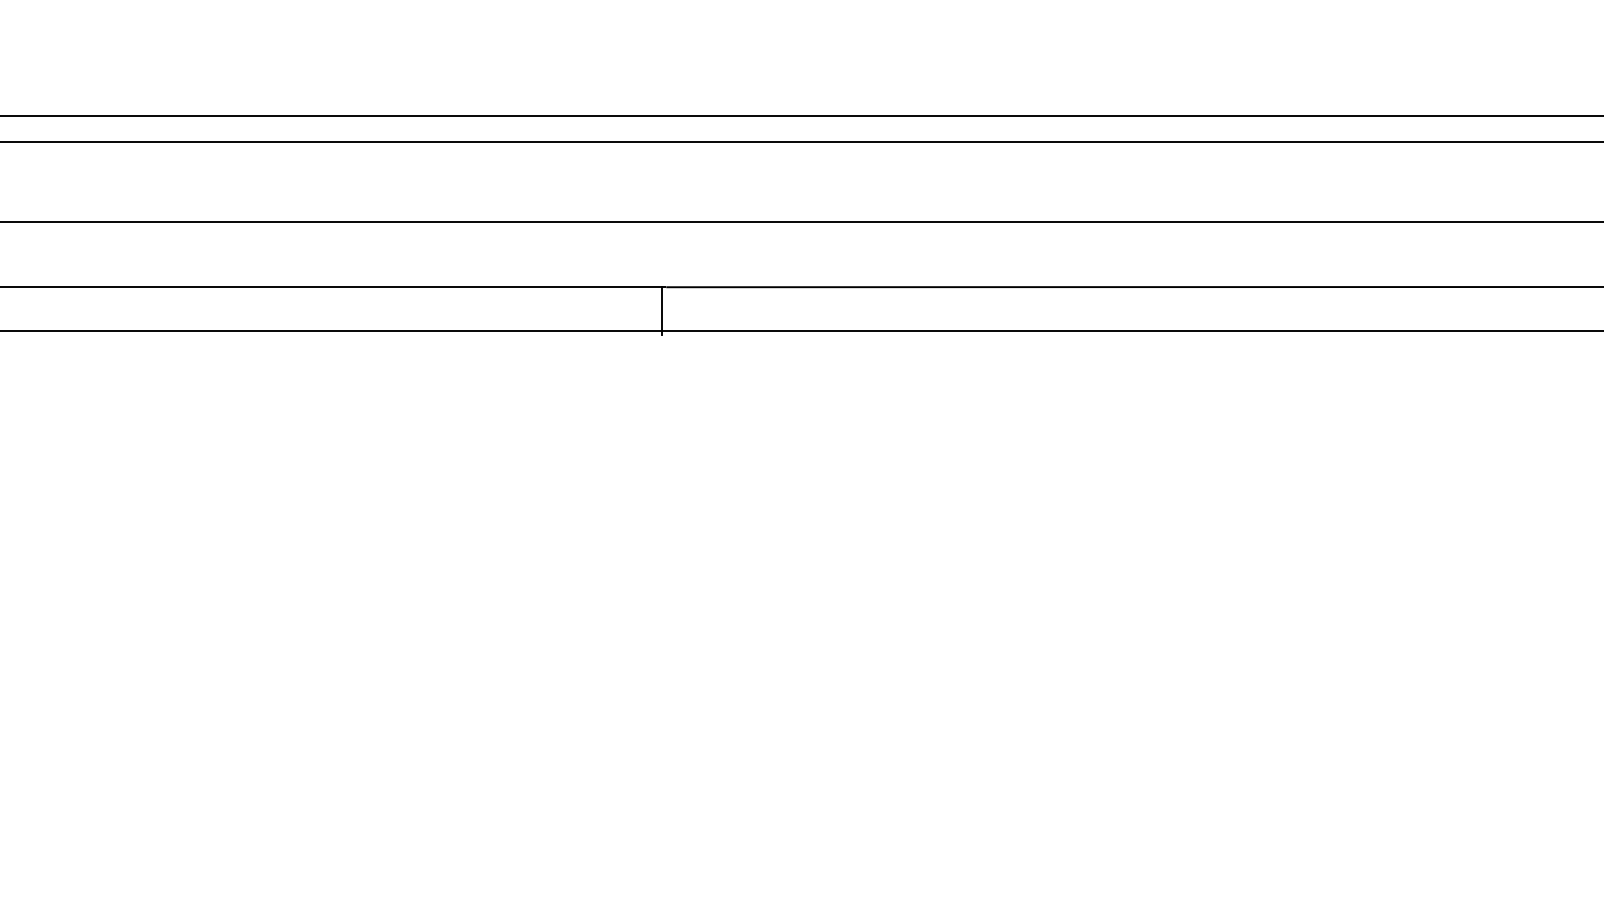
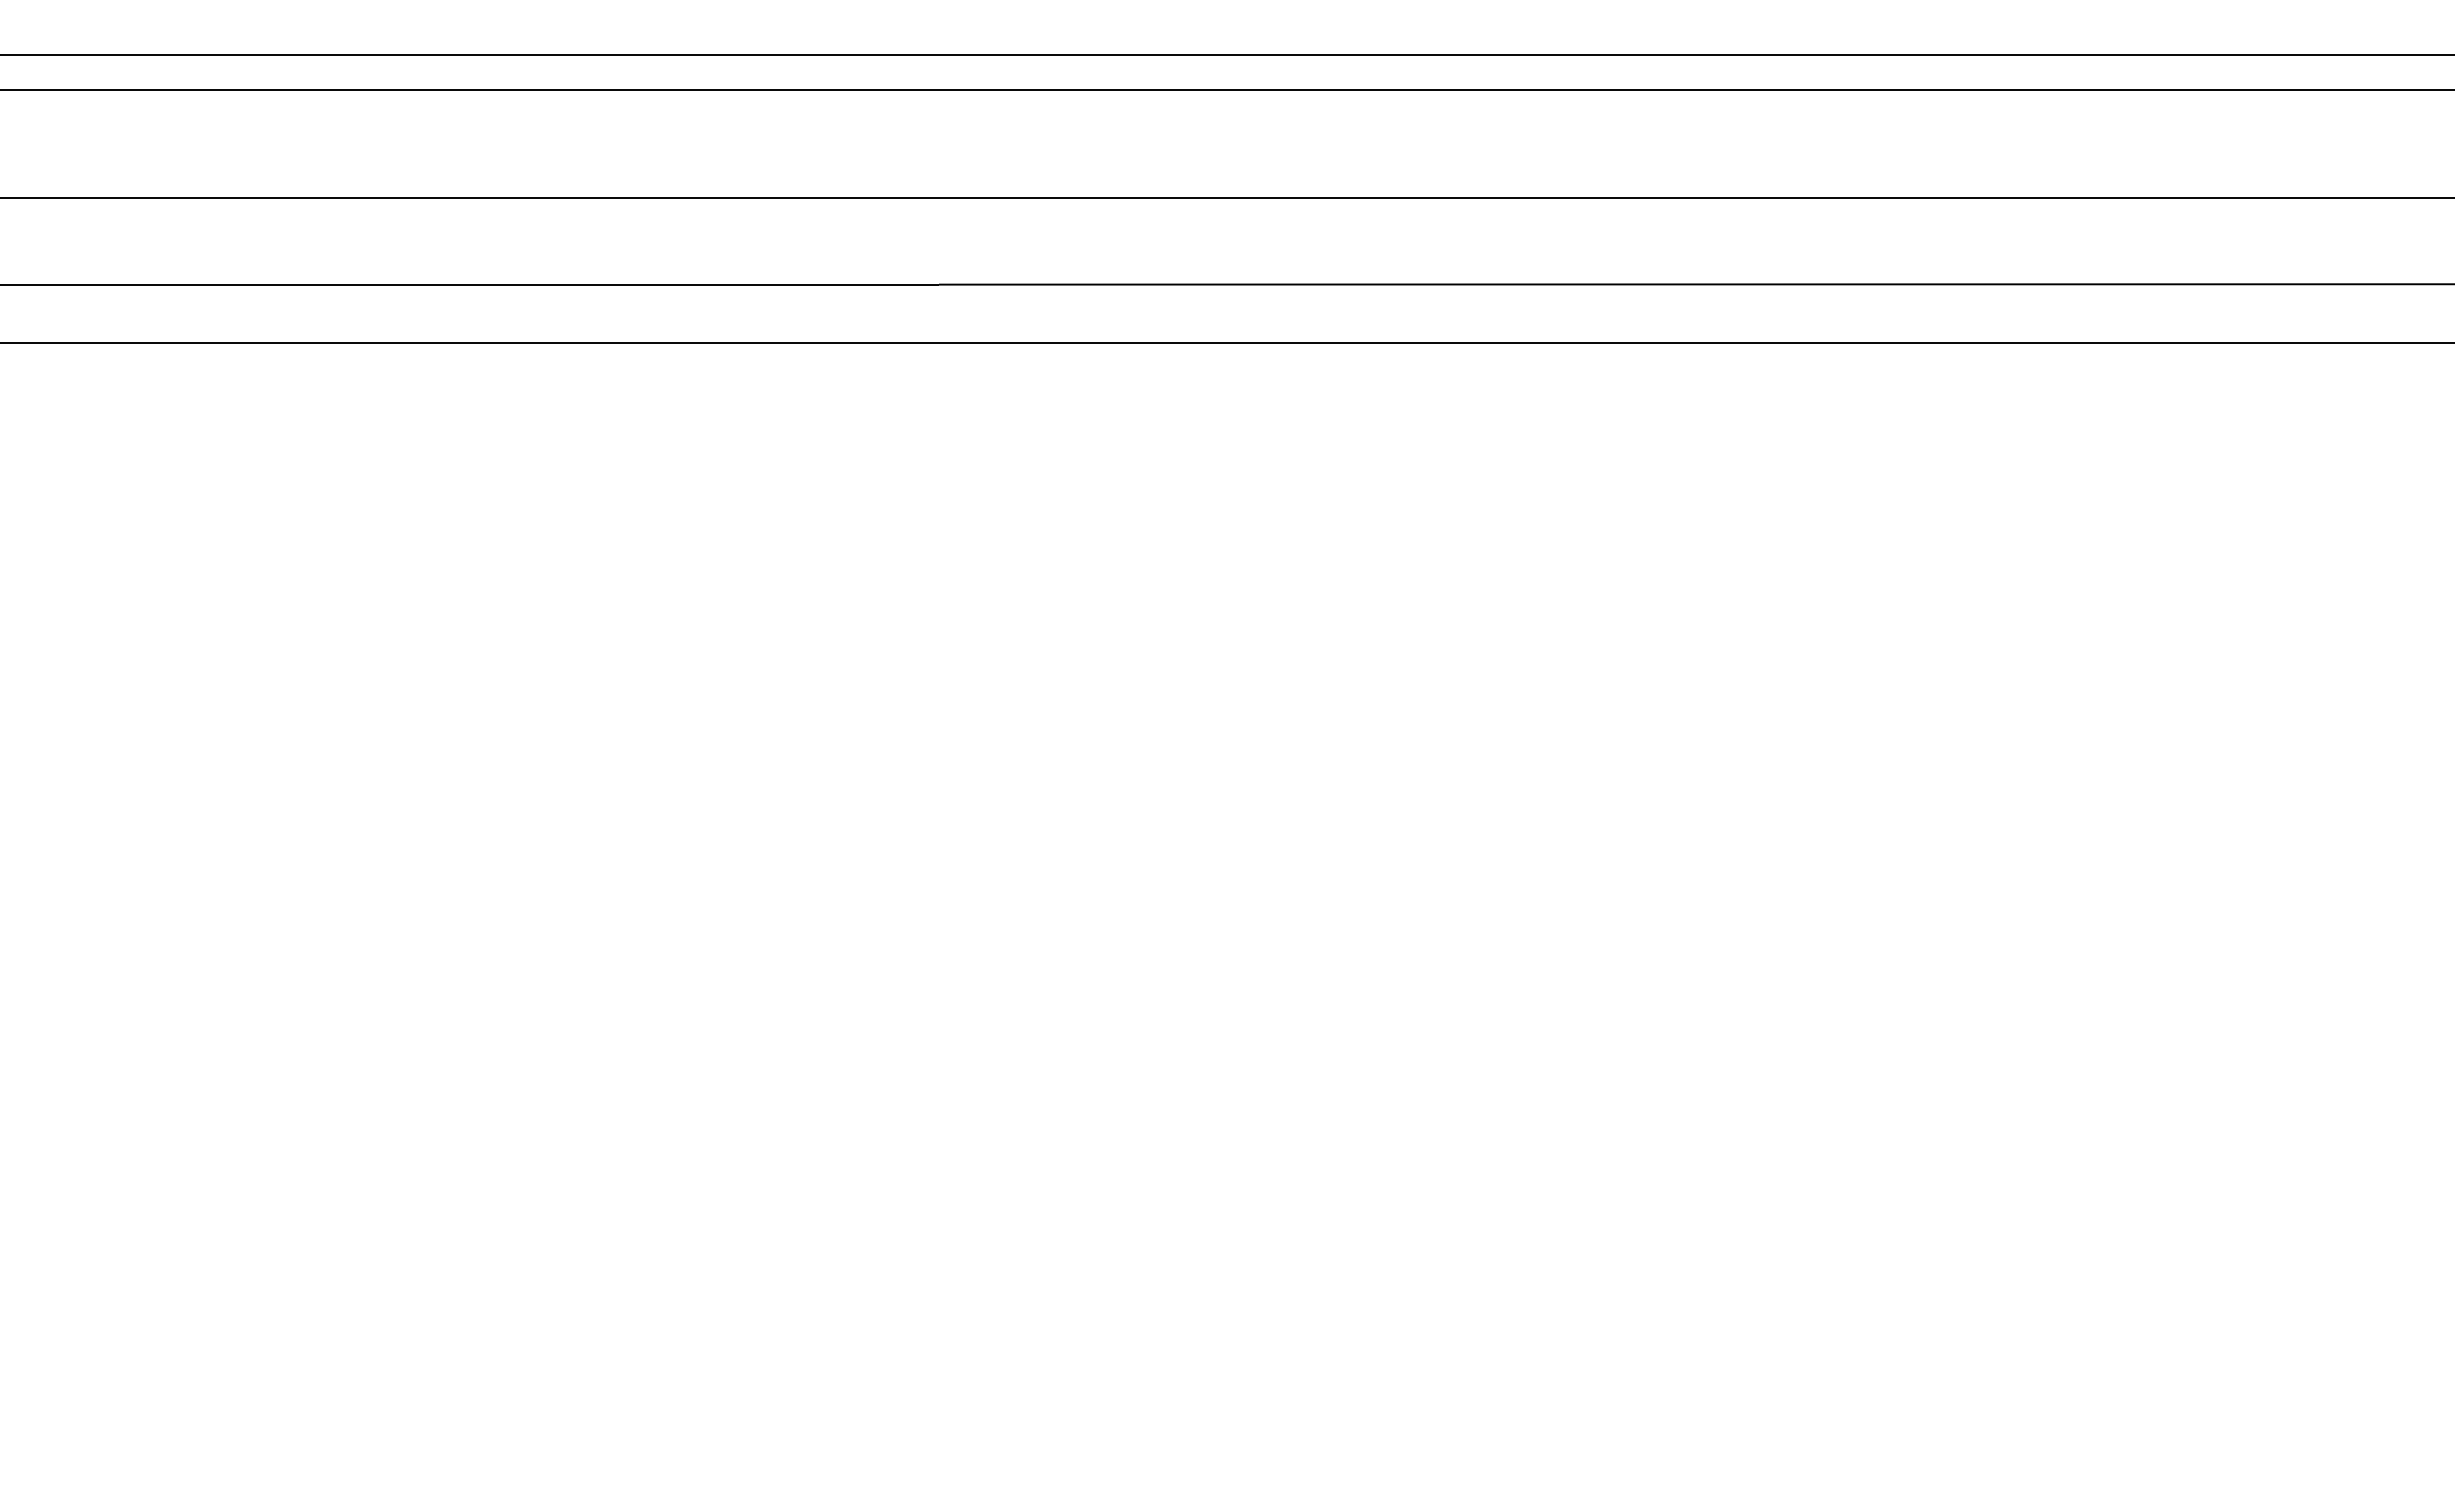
line: (662, 311) -> (933, 316), removed

